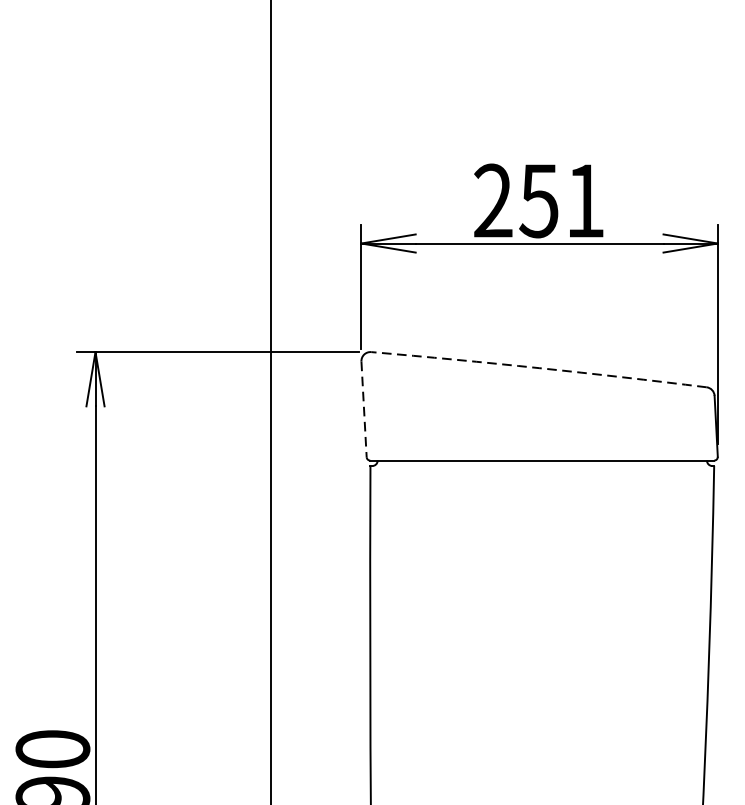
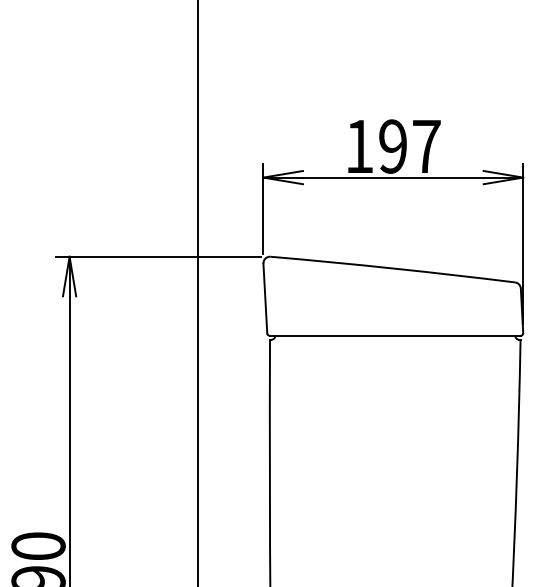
text: (538, 200) -> (392, 146), 251 -> 197
arc: (538, 368) -> (392, 268), dashed -> solid
line: (364, 409) -> (265, 298), dashed -> solid

